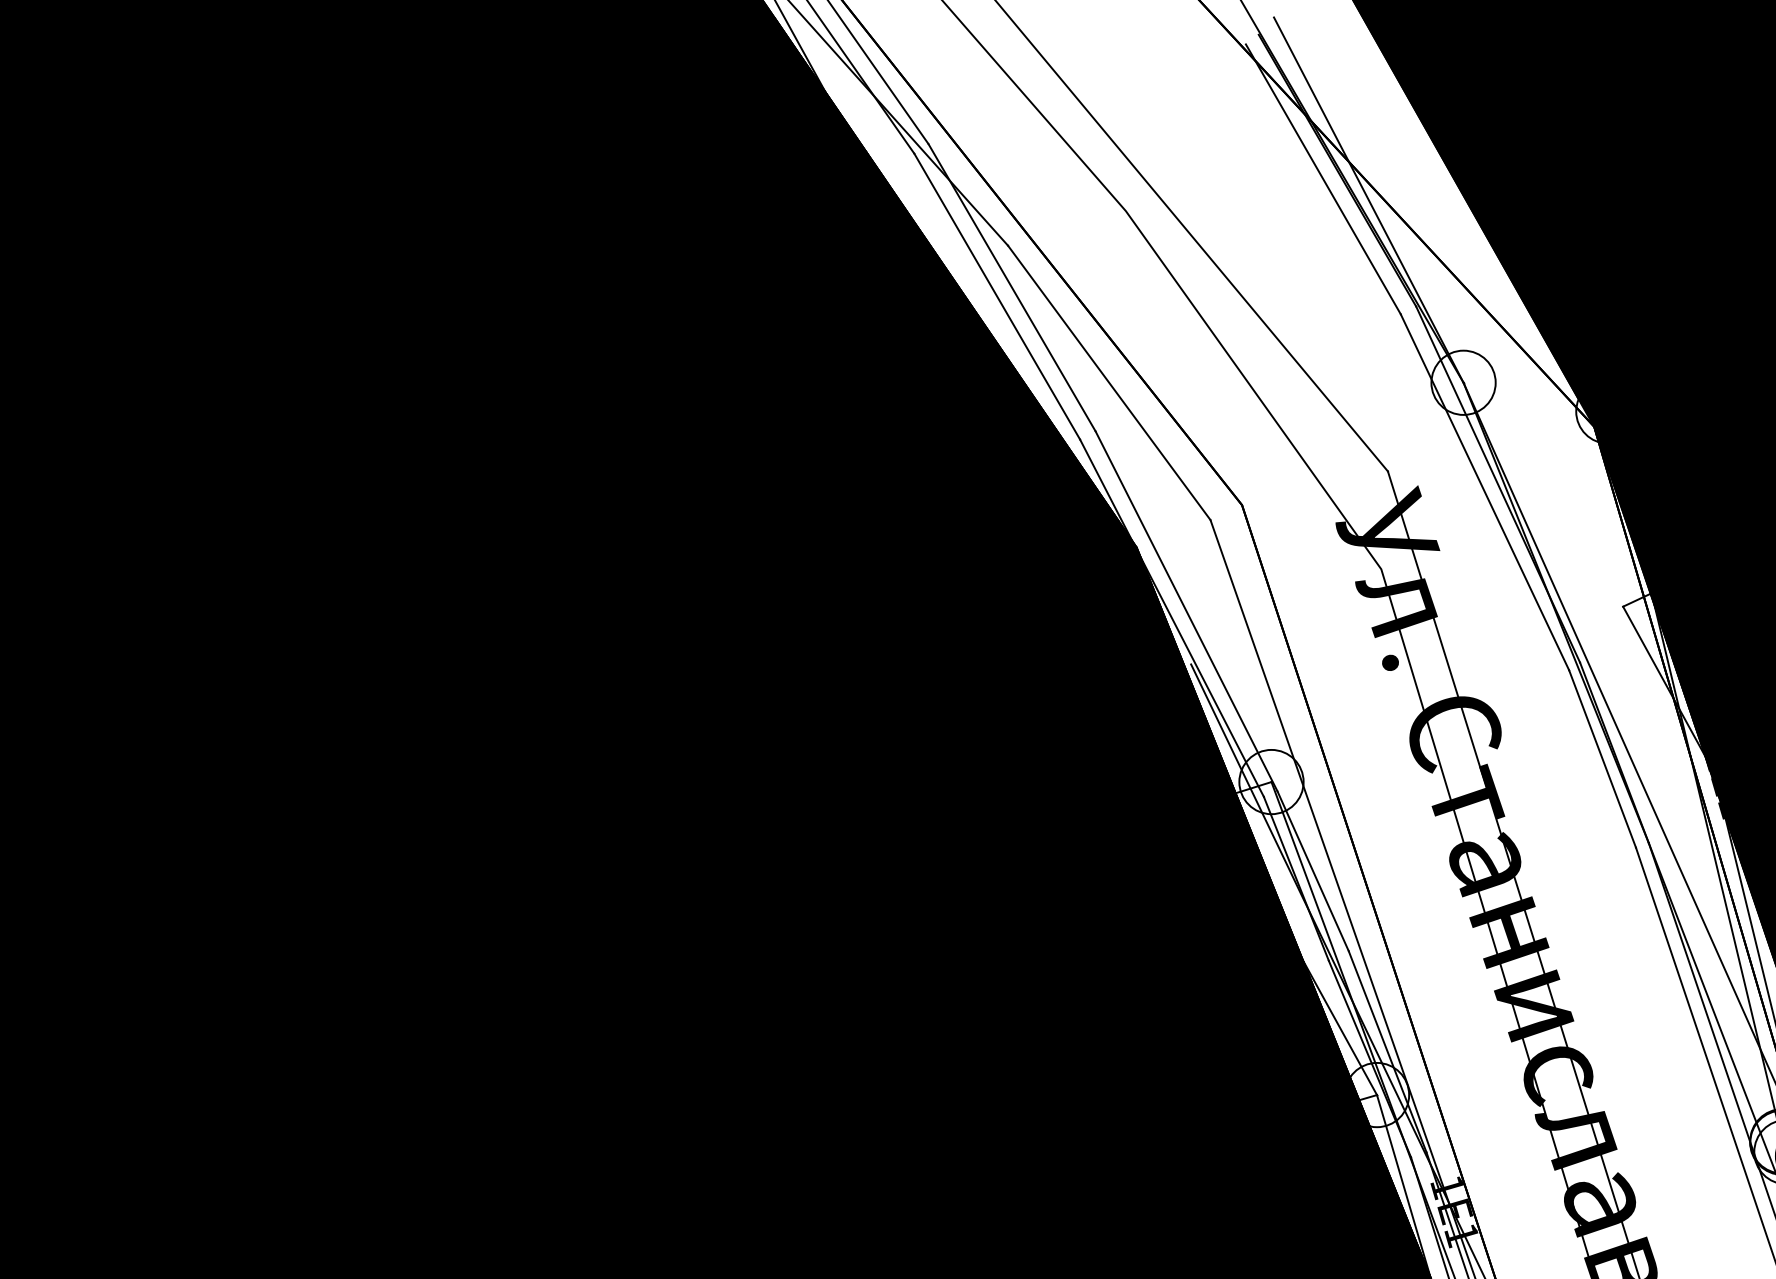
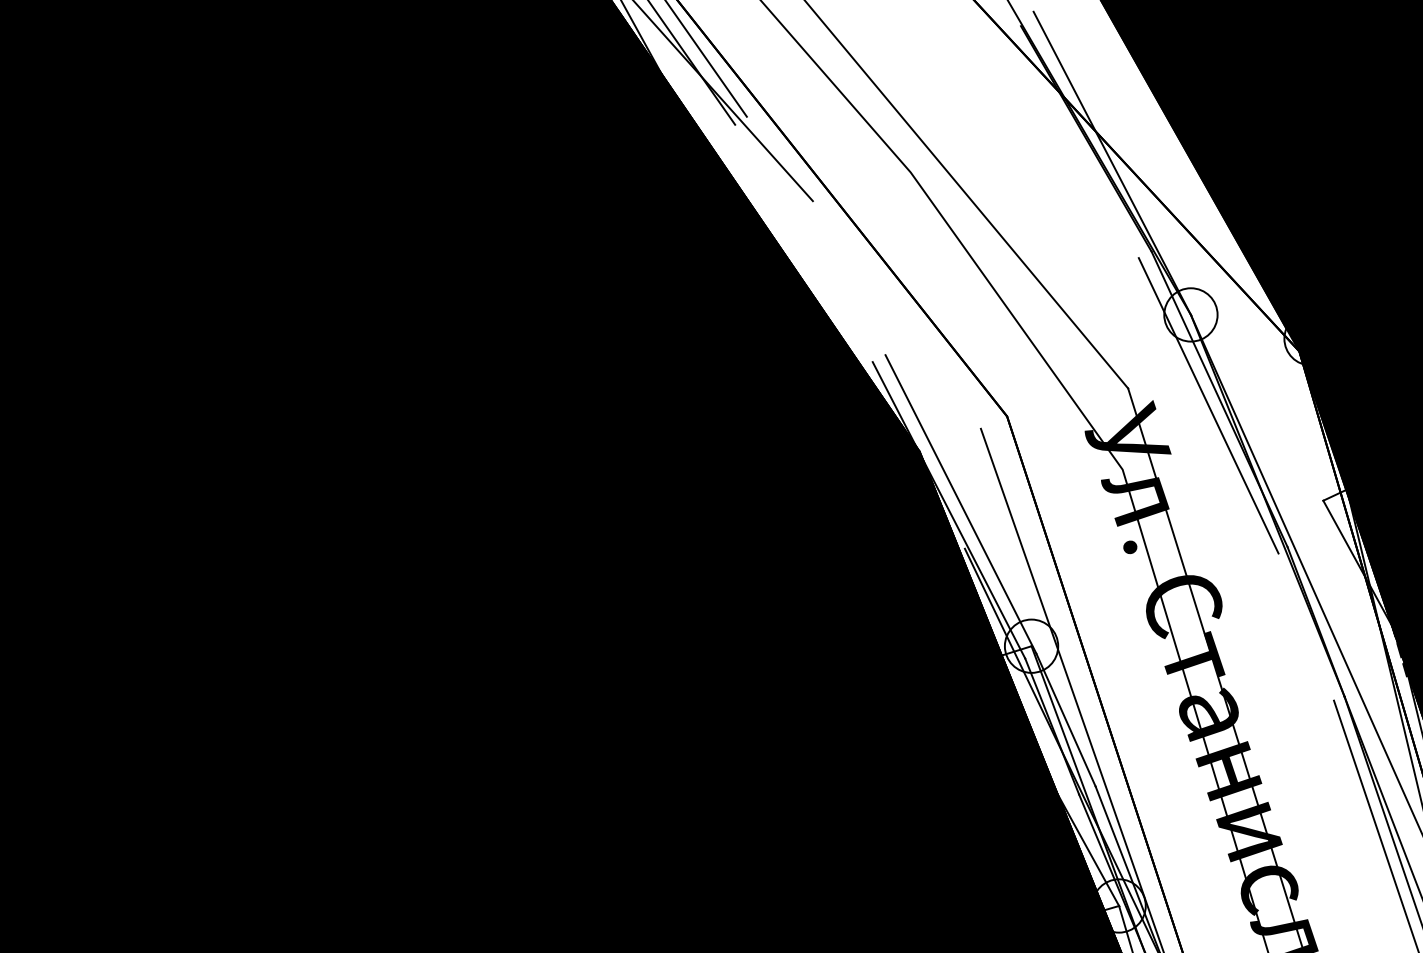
line: (1322, 179) -> (1073, 146), removed
line: (1011, 287) -> (815, 235), removed
line: (997, 296) -> (804, 243), removed
line: (1109, 382) -> (897, 314), removed
line: (1602, 758) -> (1306, 626), removed

